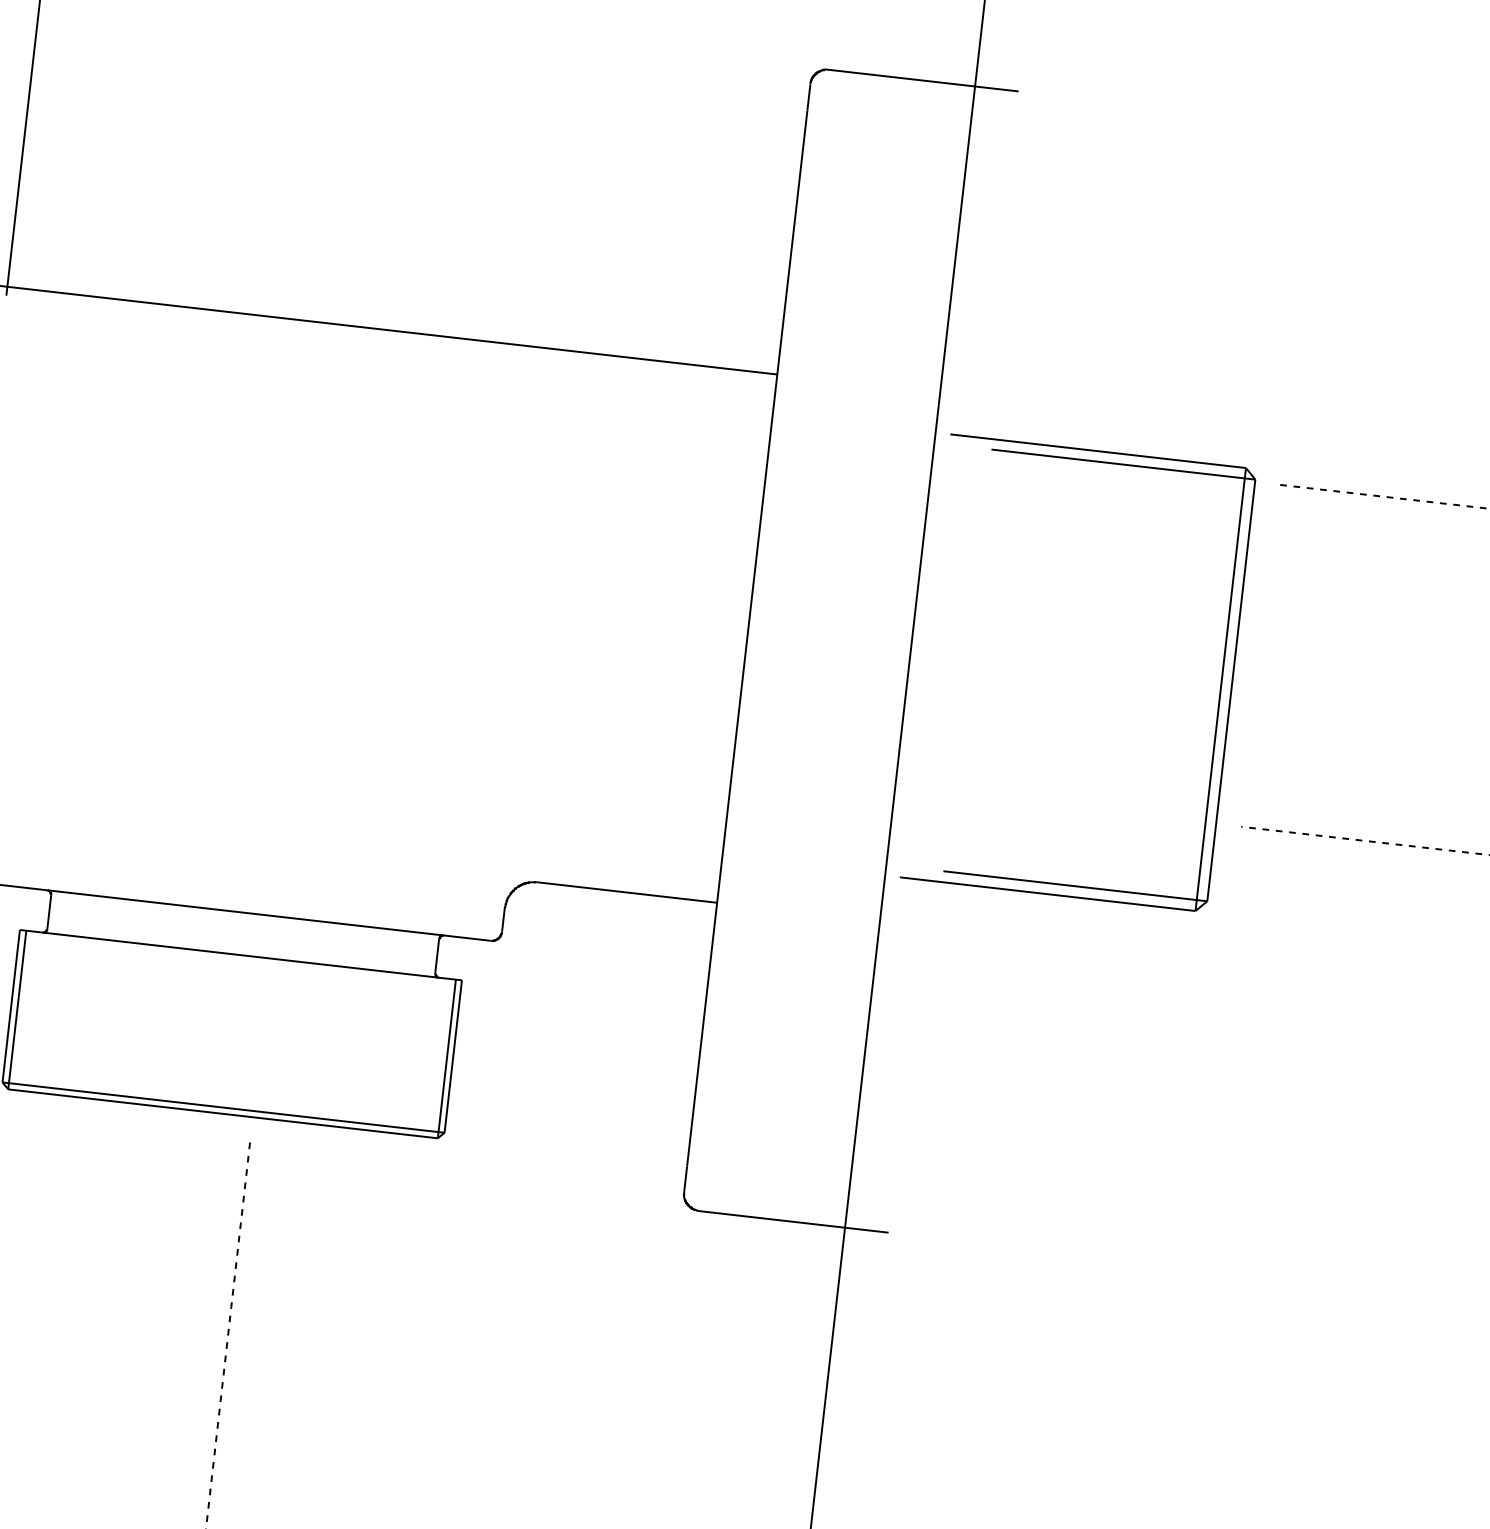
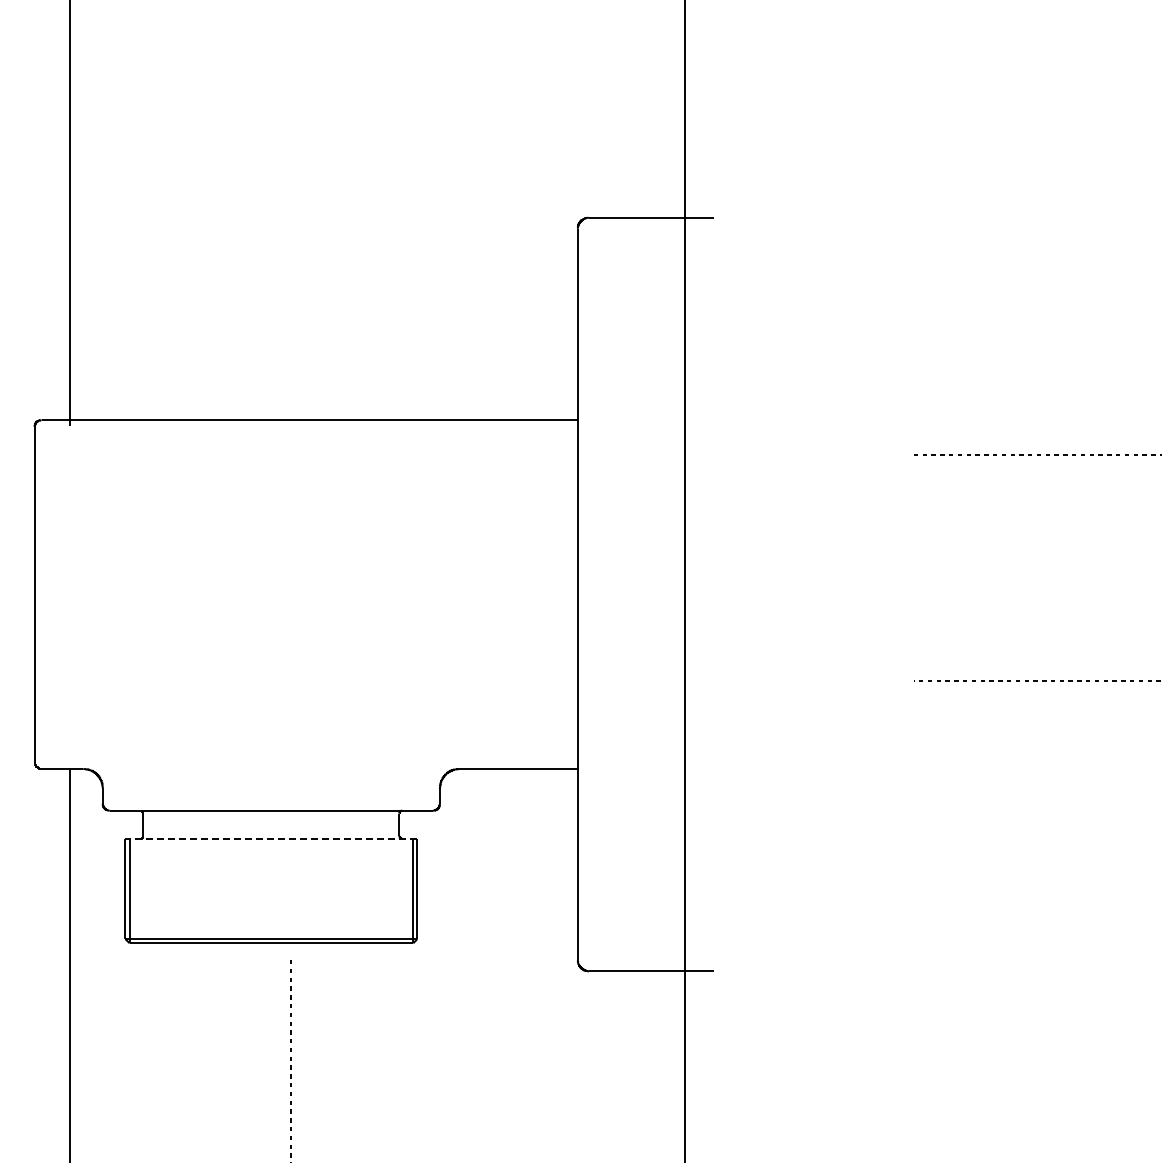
part: (1219, 689) -> (889, 592), removed
line: (241, 955) -> (271, 838), solid -> dashed

